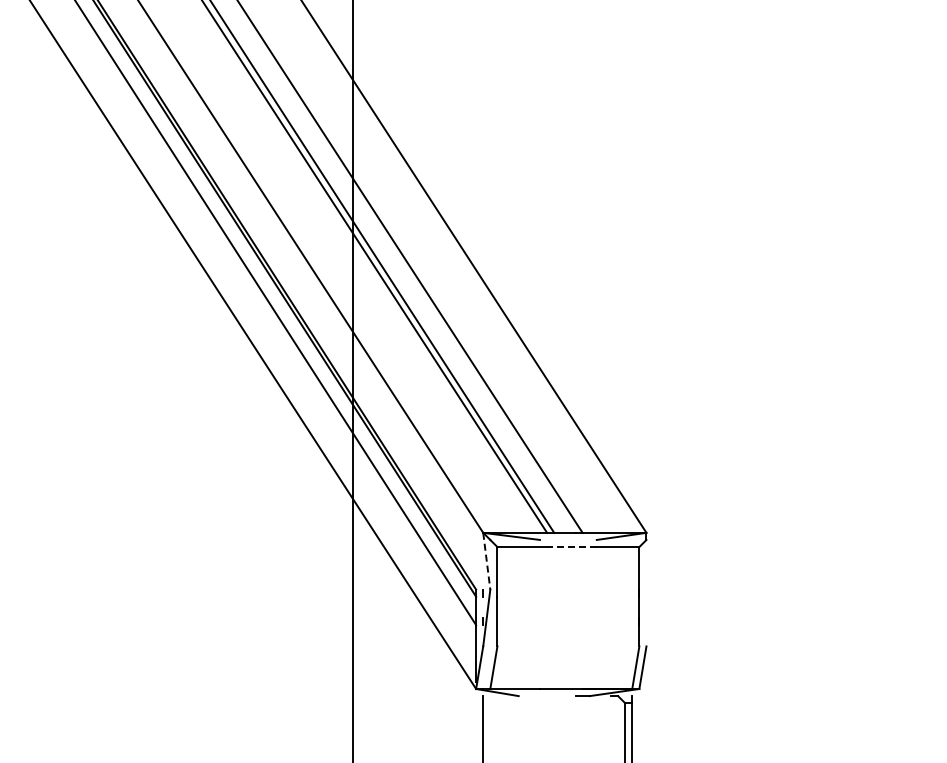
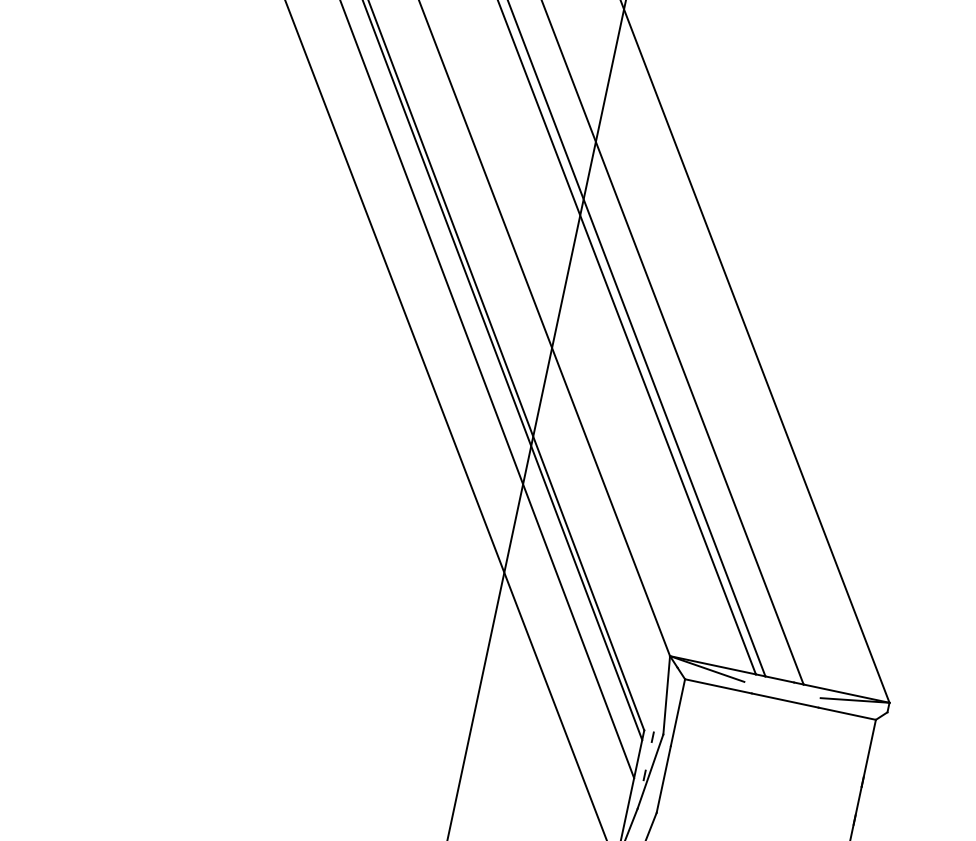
line: (571, 547) -> (784, 701), dashed -> solid
line: (486, 561) -> (666, 695), dashed -> solid

